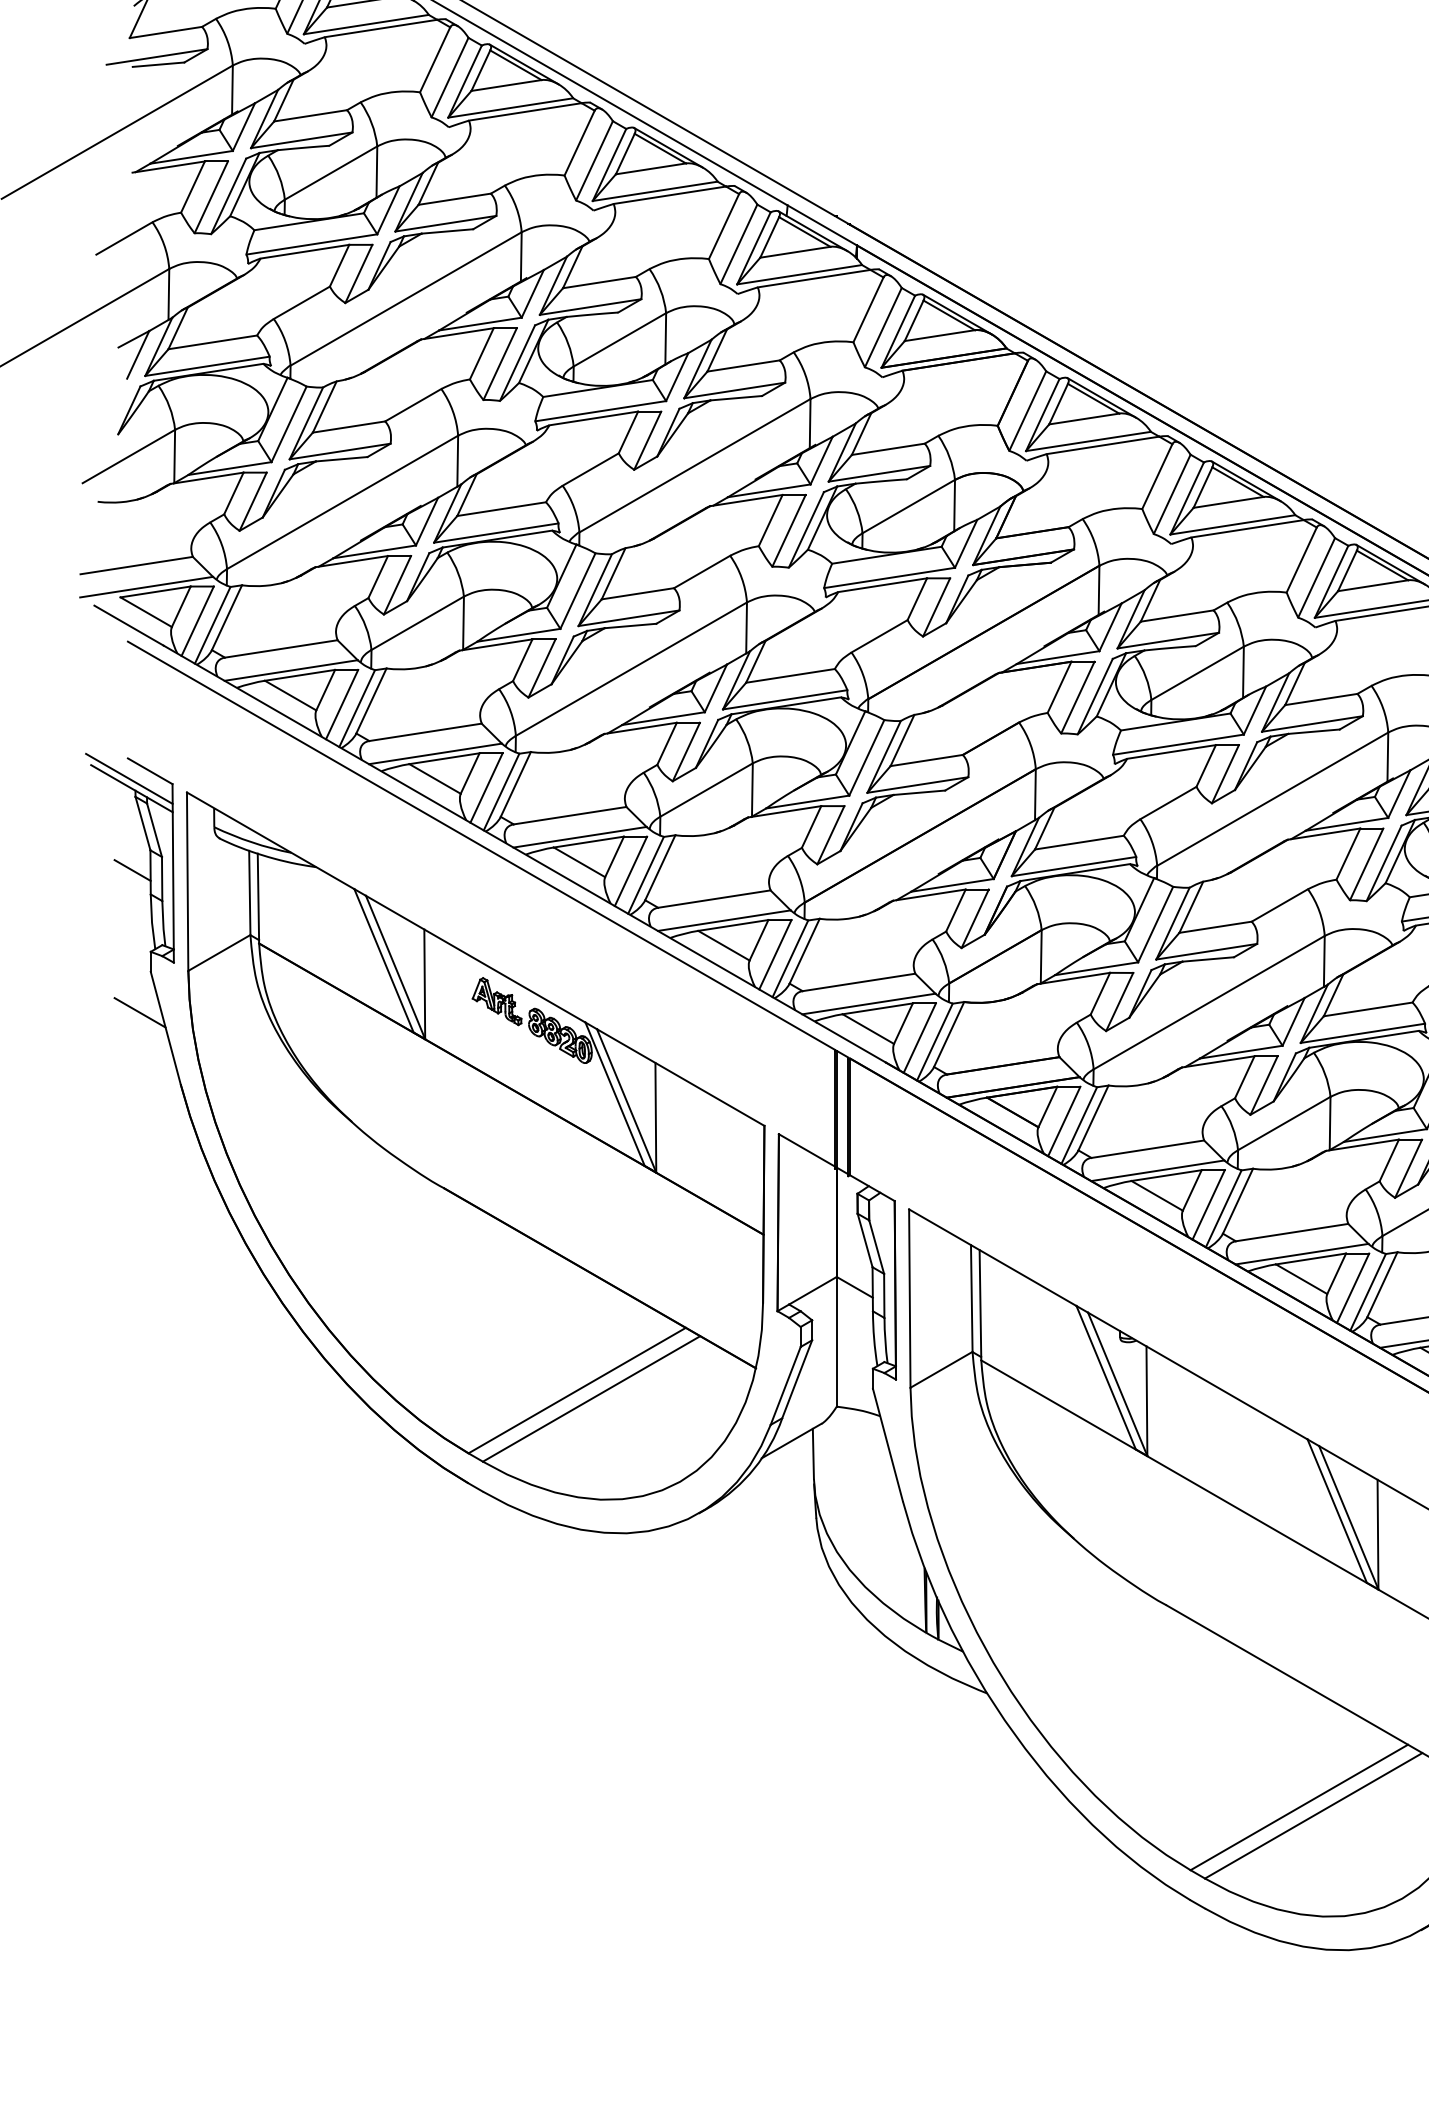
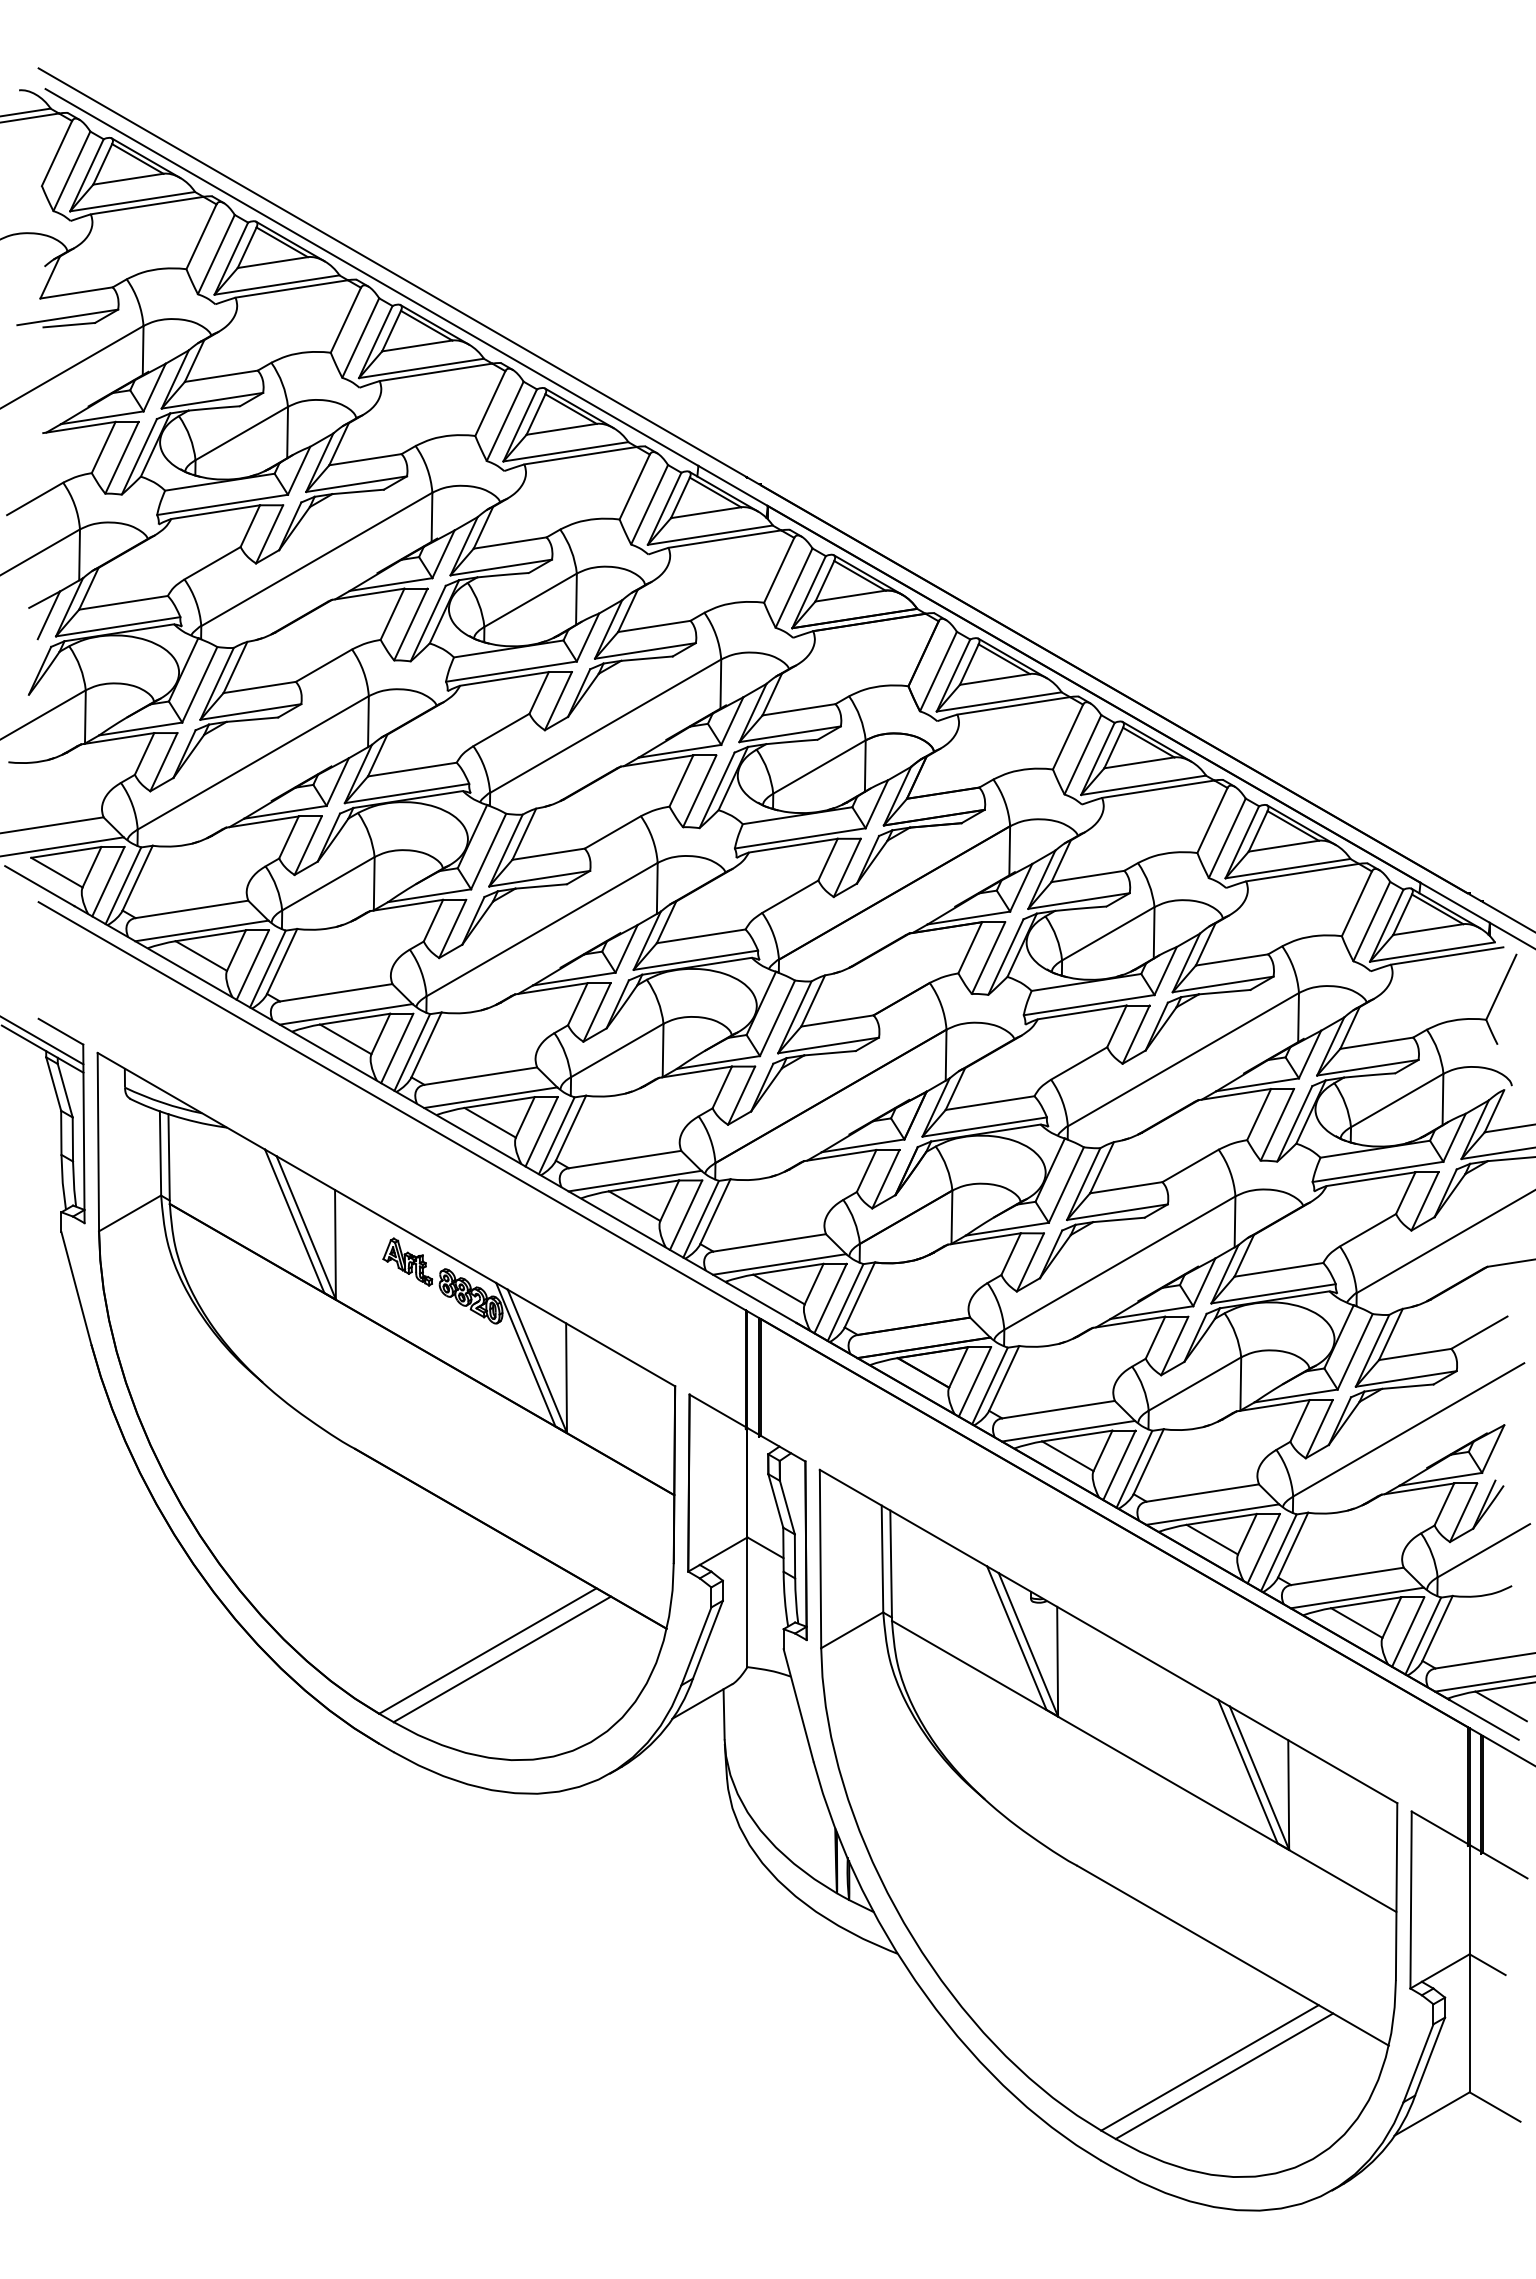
line: (132, 870) -> (43, 1130), removed
line: (139, 1012) -> (50, 1272), removed

